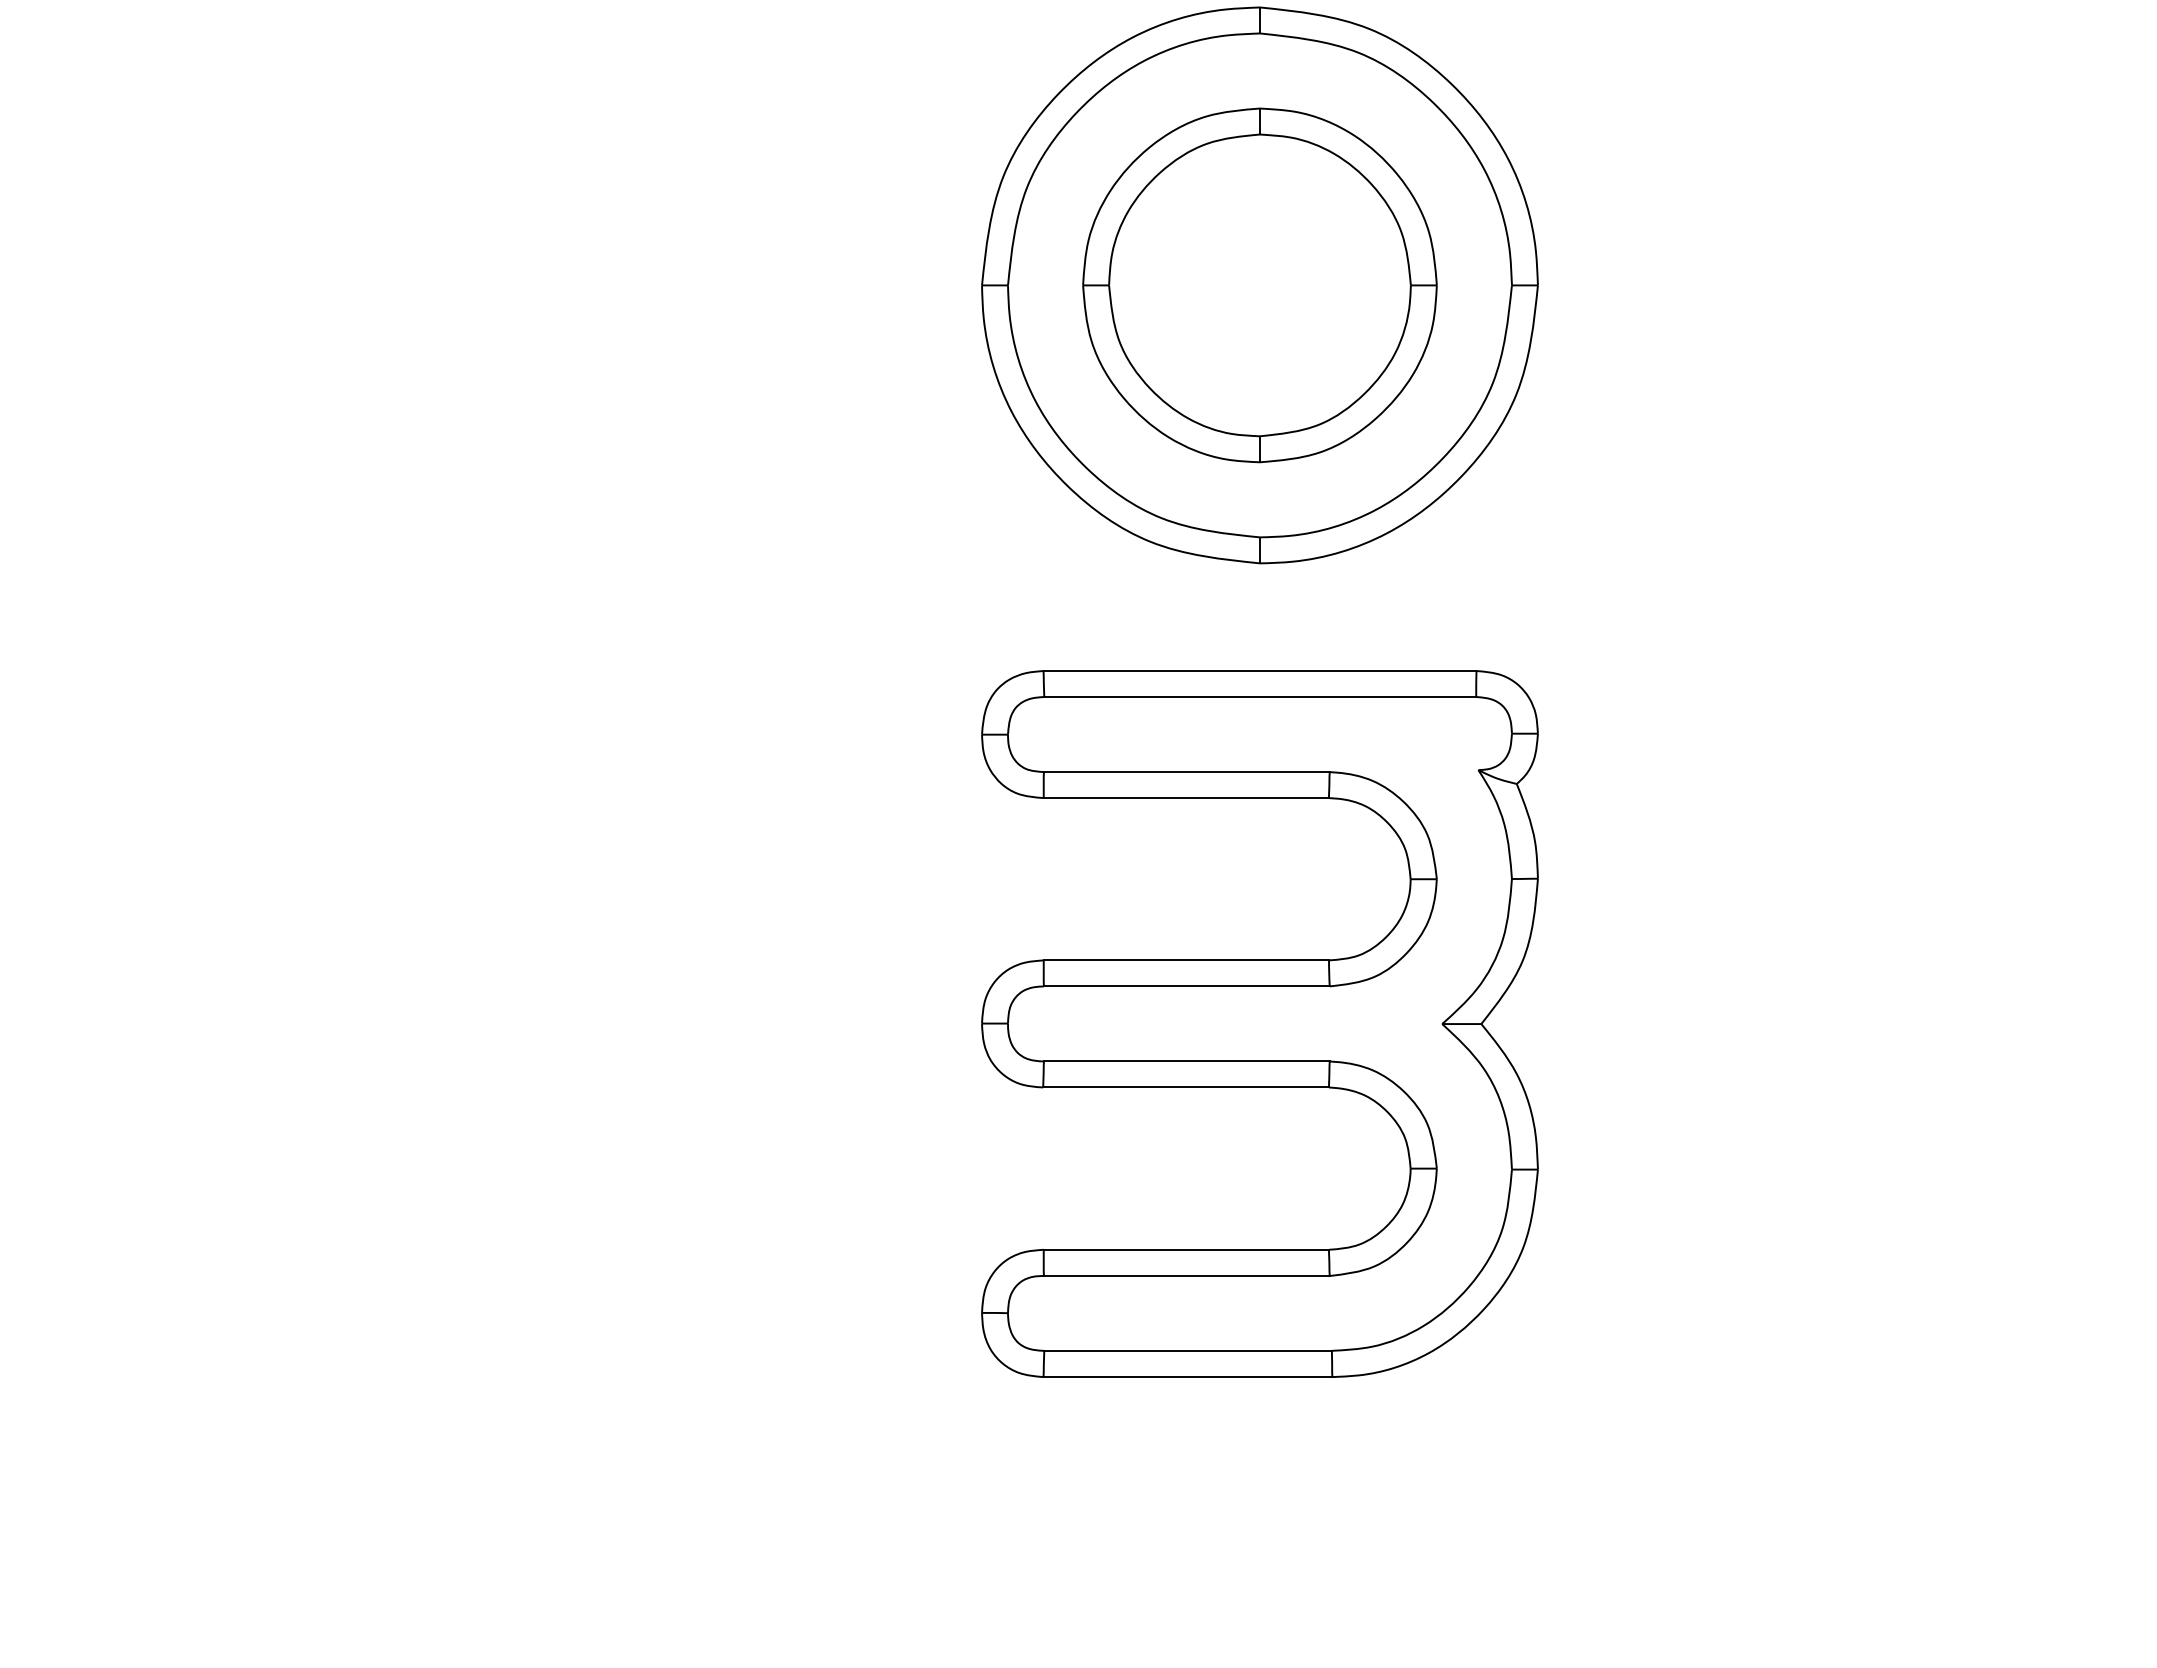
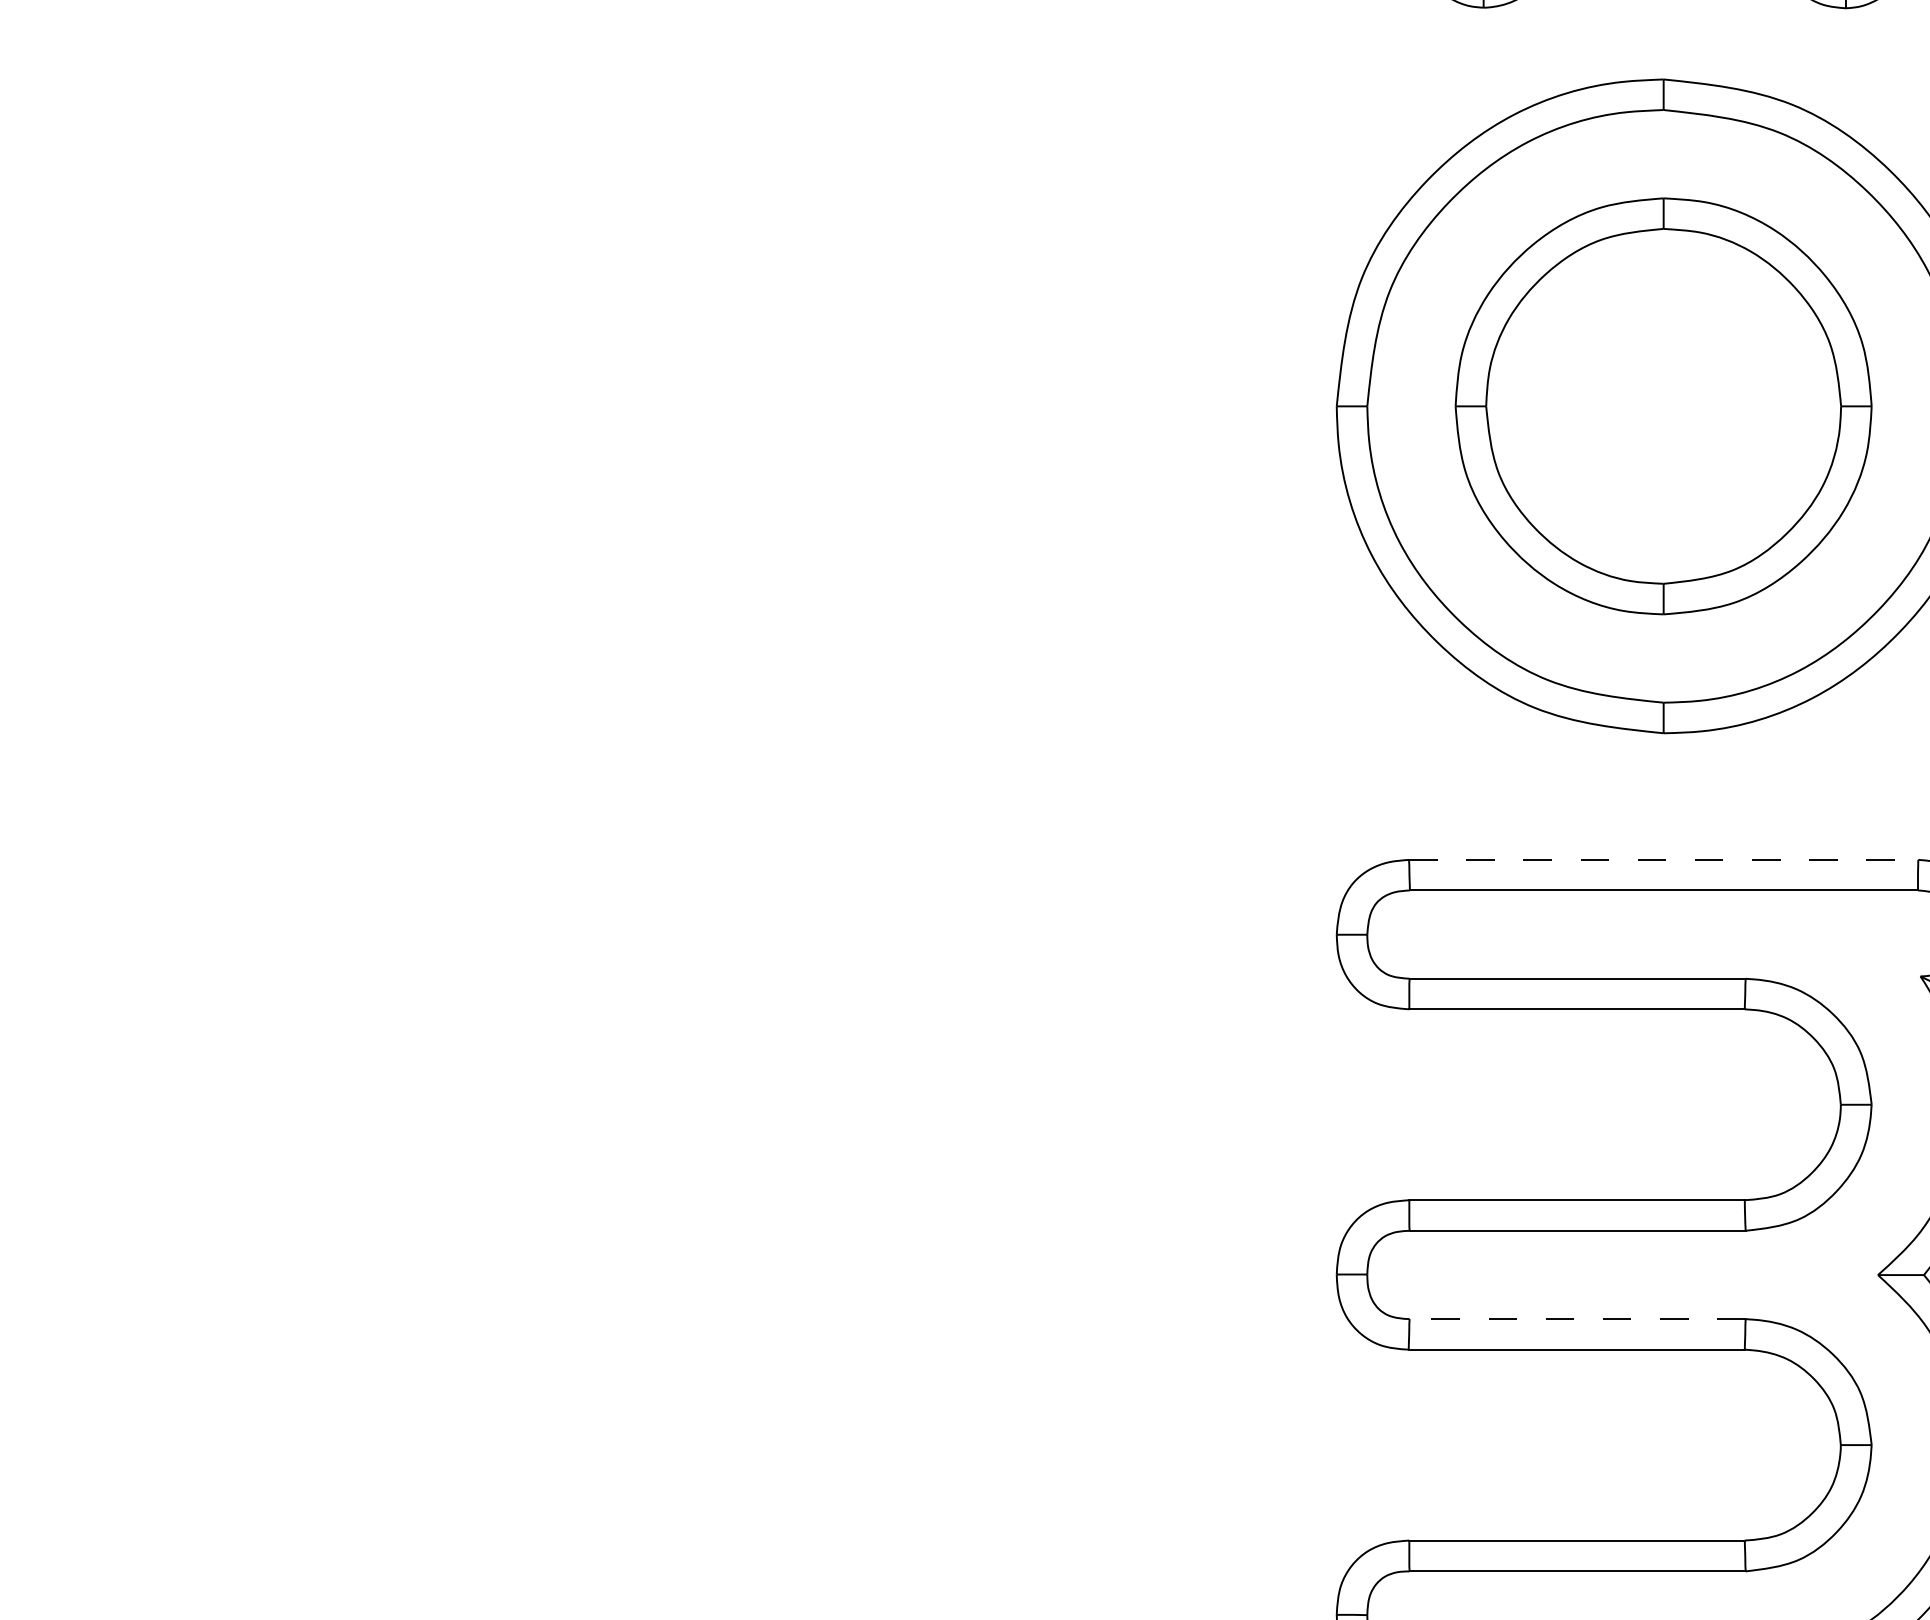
line: (1260, 671) -> (1664, 860), solid -> dashed
line: (1186, 1061) -> (1577, 1319), solid -> dashed

